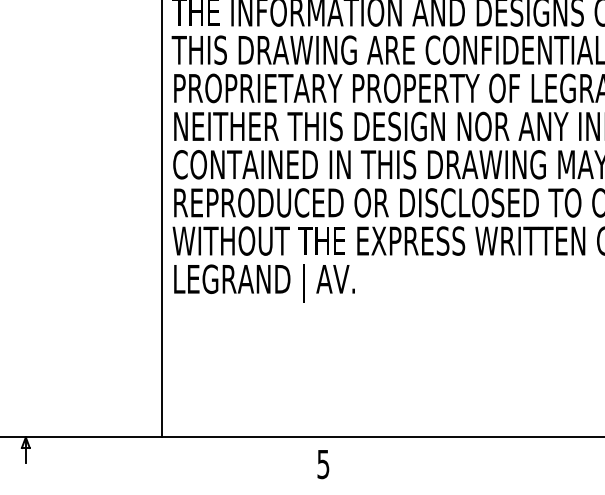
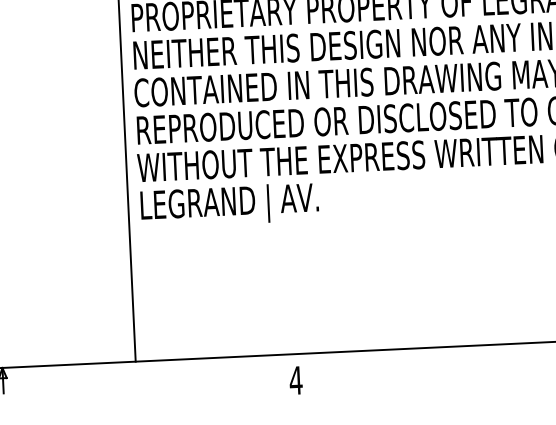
text: (322, 464) -> (295, 380), 5 -> 4

